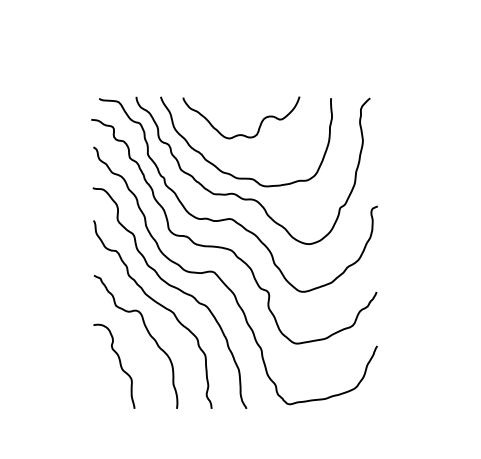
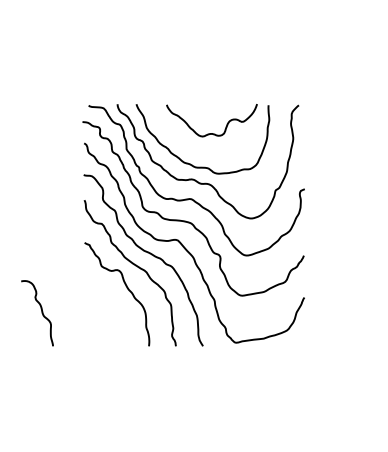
curve: (240, 134) -> (211, 133), moved
curve: (119, 366) -> (41, 313), moved

